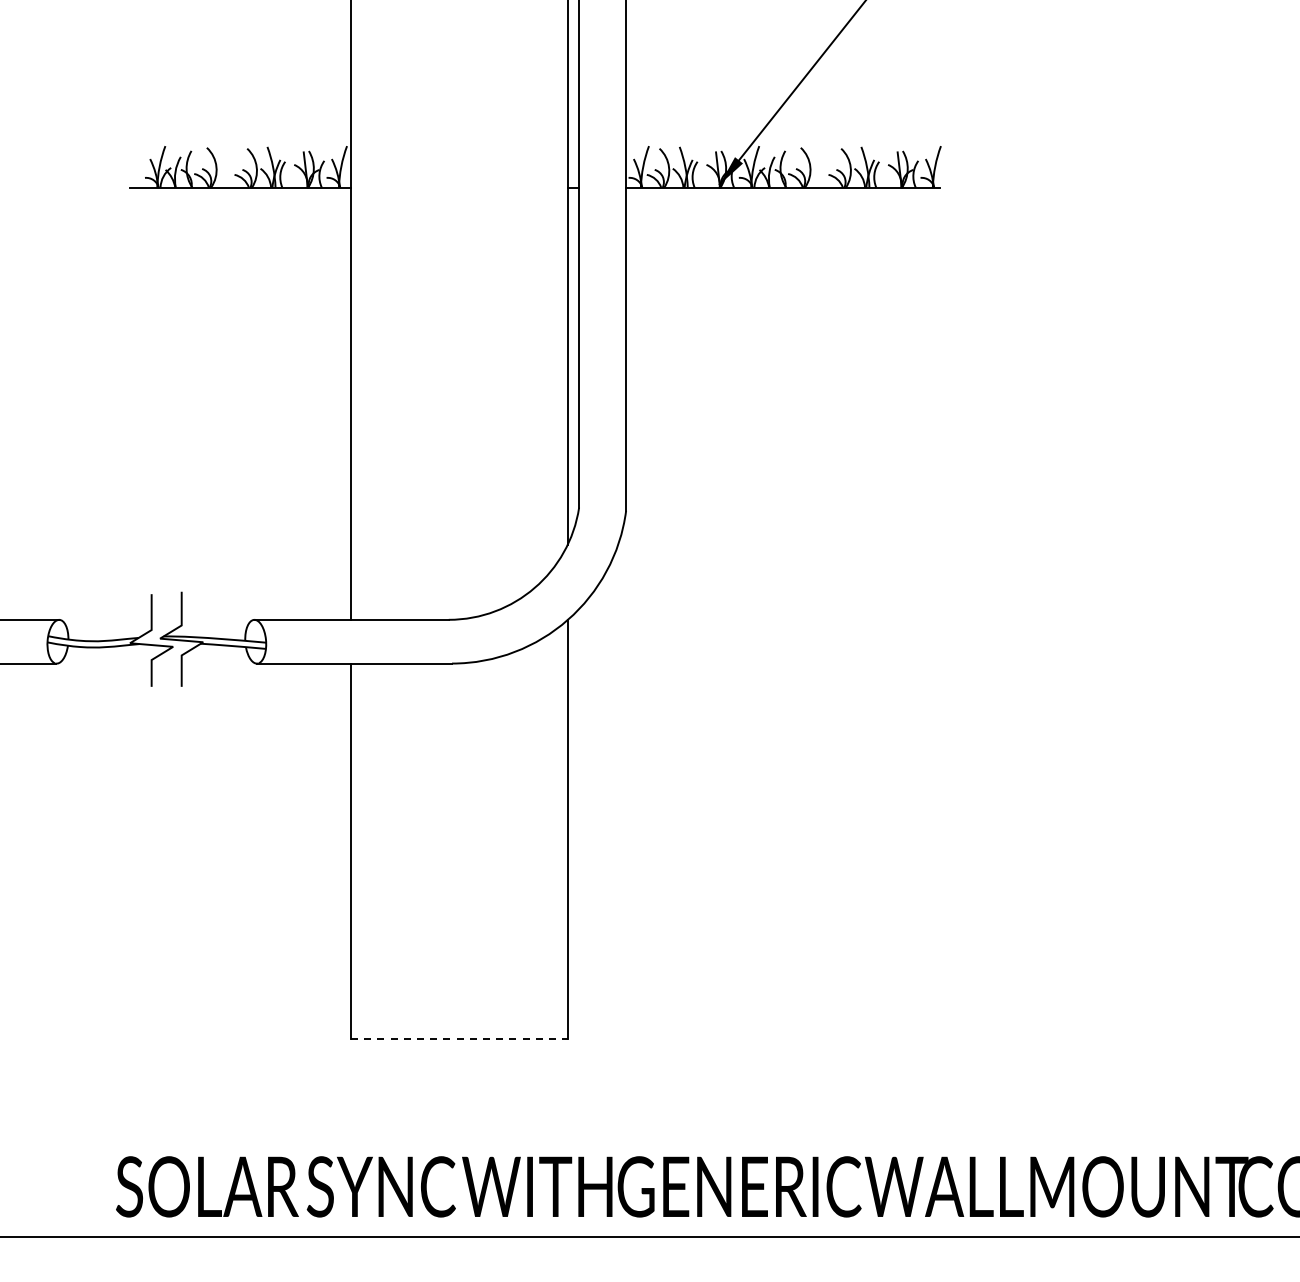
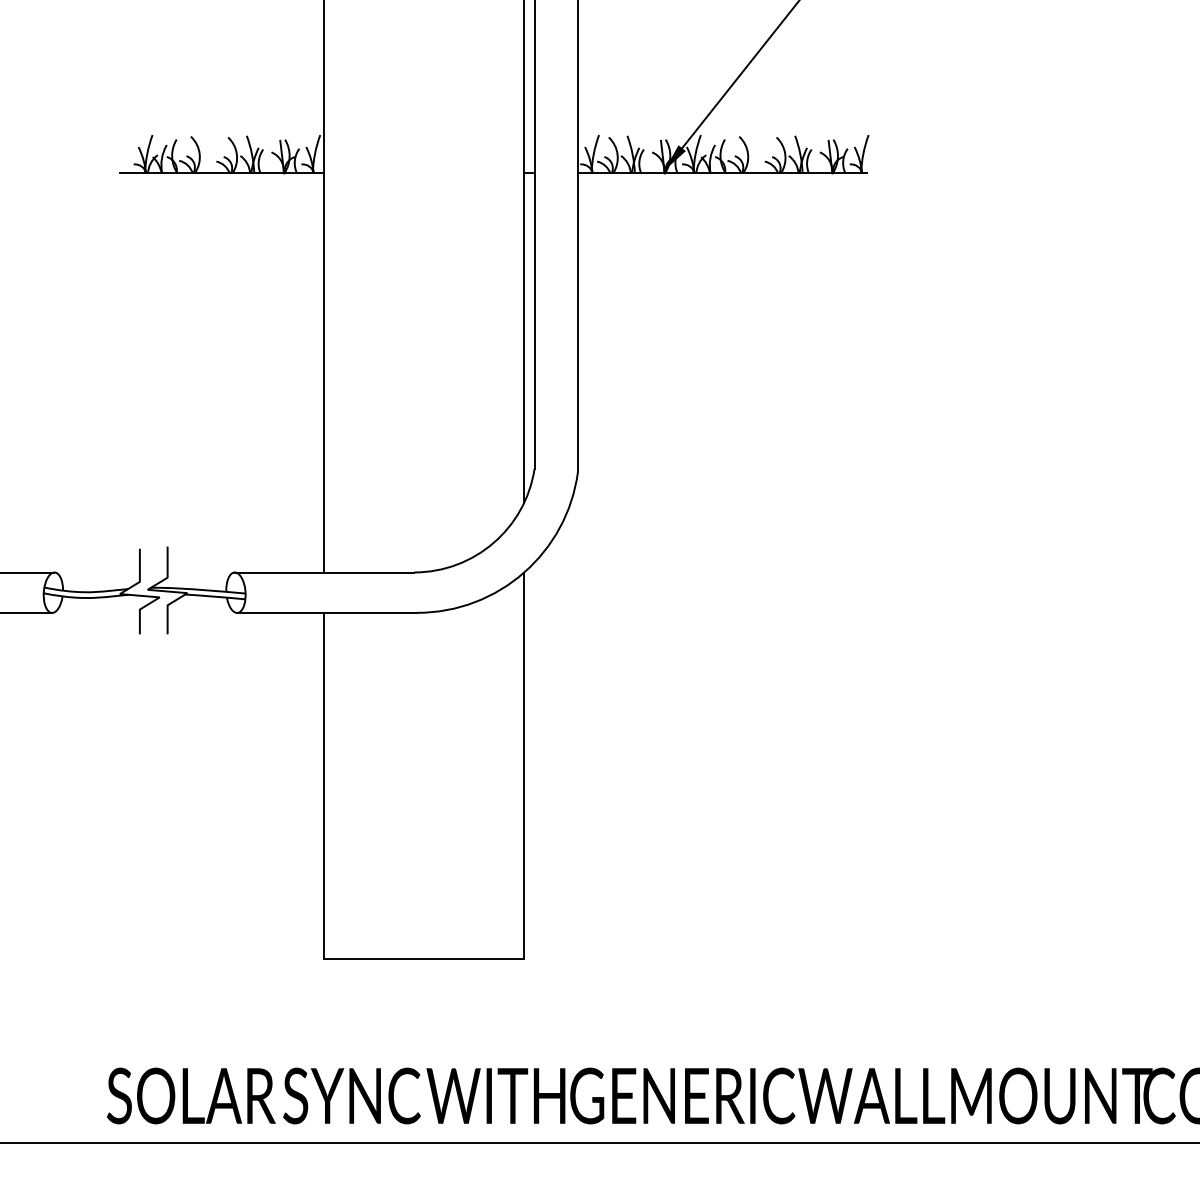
line: (459, 1038) -> (424, 959), dashed -> solid

